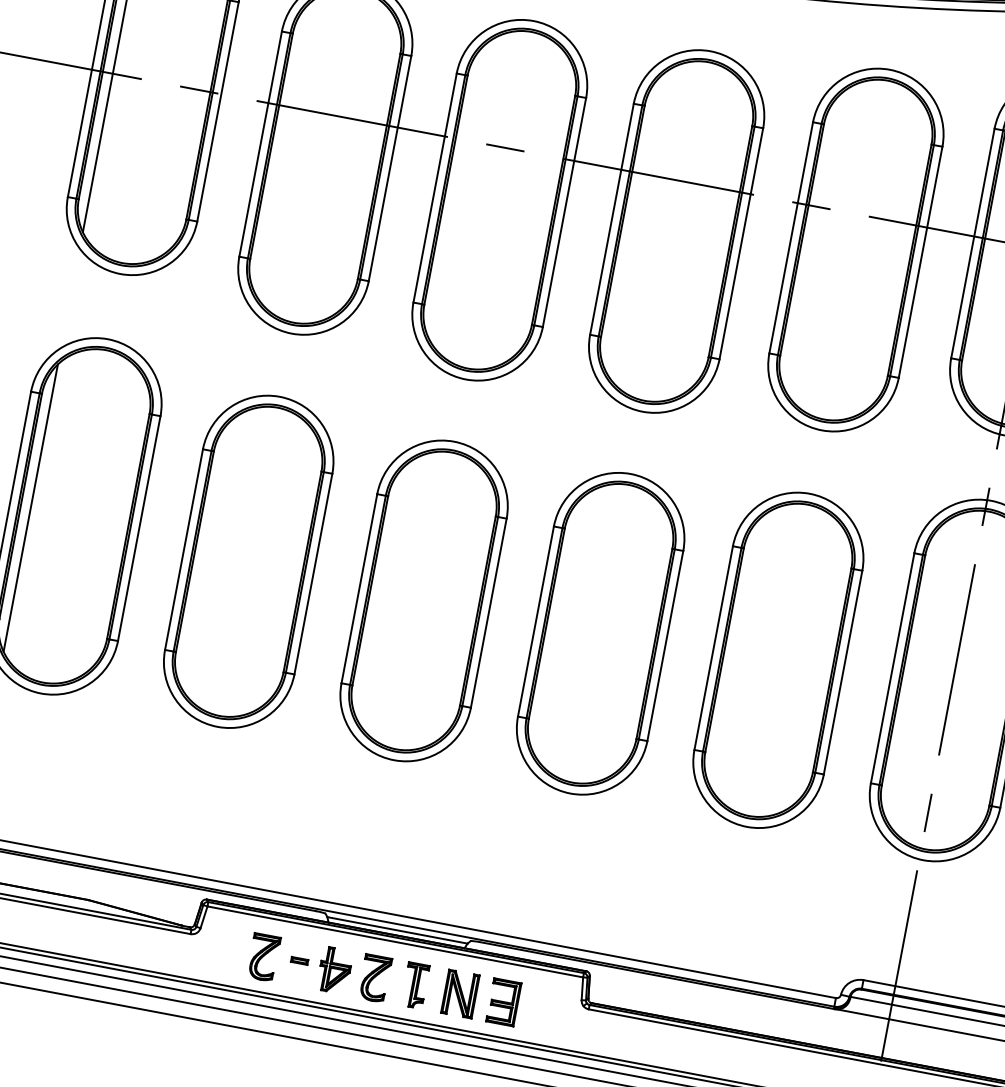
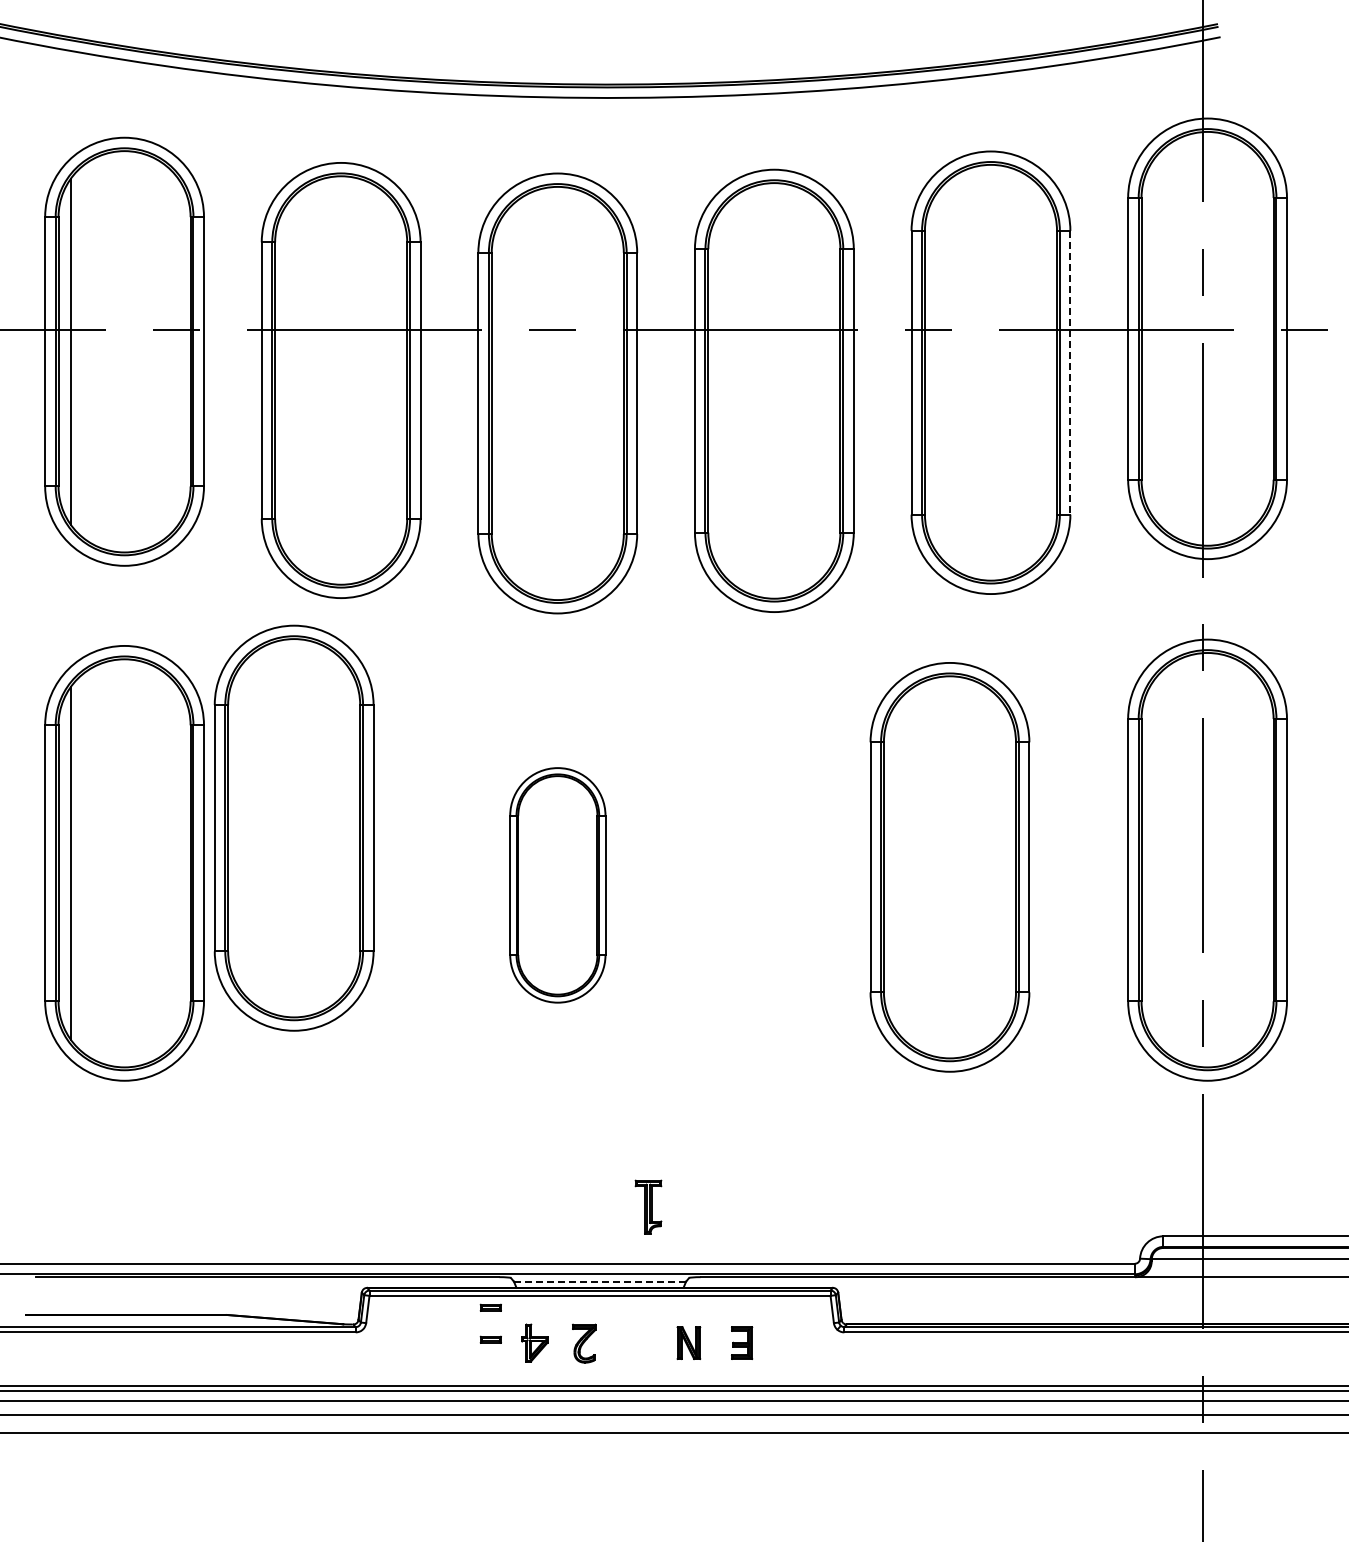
line: (920, 262) -> (1070, 372), solid -> dashed
part: (248, 561) -> (293, 827), moved
part: (423, 601) -> (557, 885), size x0.6
part: (600, 633) -> (774, 884), removed
part: (777, 660) -> (949, 867), moved
line: (397, 930) -> (600, 1281), solid -> dashed
part: (304, 934) -> (490, 1307), added
part: (263, 957) -> (447, 1343), removed
part: (334, 969) -> (534, 1342), size x0.7
part: (375, 978) -> (584, 1343), size x0.7
part: (415, 985) -> (648, 1206), moved
part: (460, 993) -> (688, 1342), size x0.6
part: (503, 1001) -> (741, 1342), size x0.6

